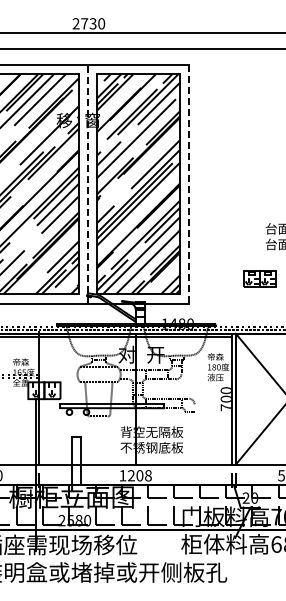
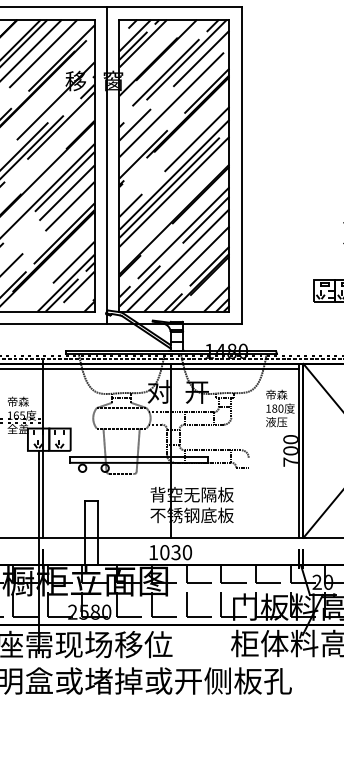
line: (87, 183) -> (106, 164), dashed -> solid
line: (189, 184) -> (241, 165), dashed -> solid
text: (139, 475) -> (175, 552), 1208 -> 1030

